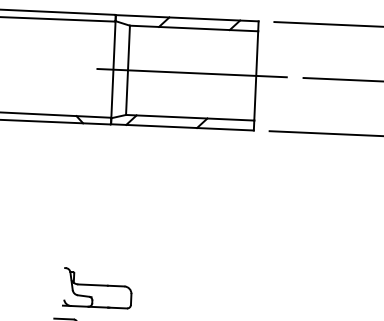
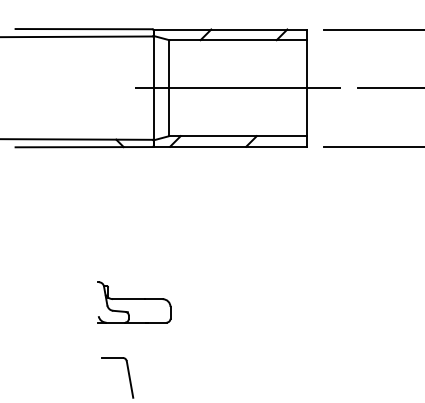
part: (98, 288) -> (134, 302), moved

